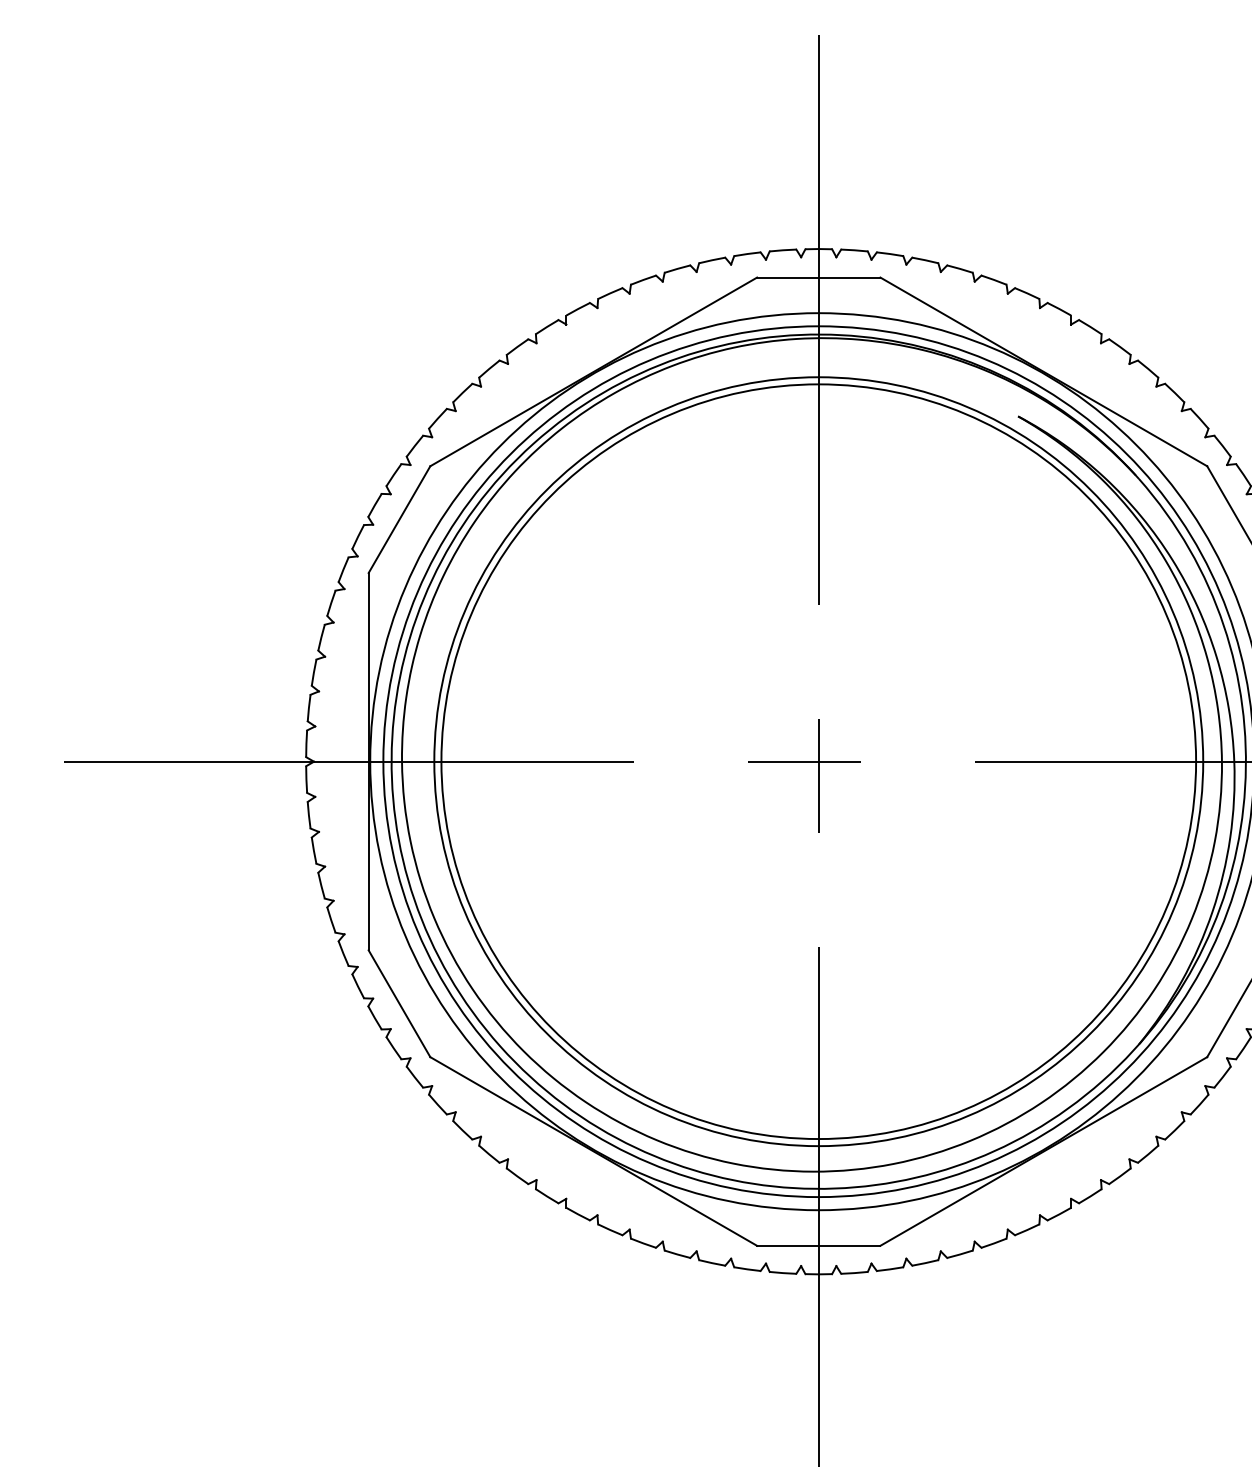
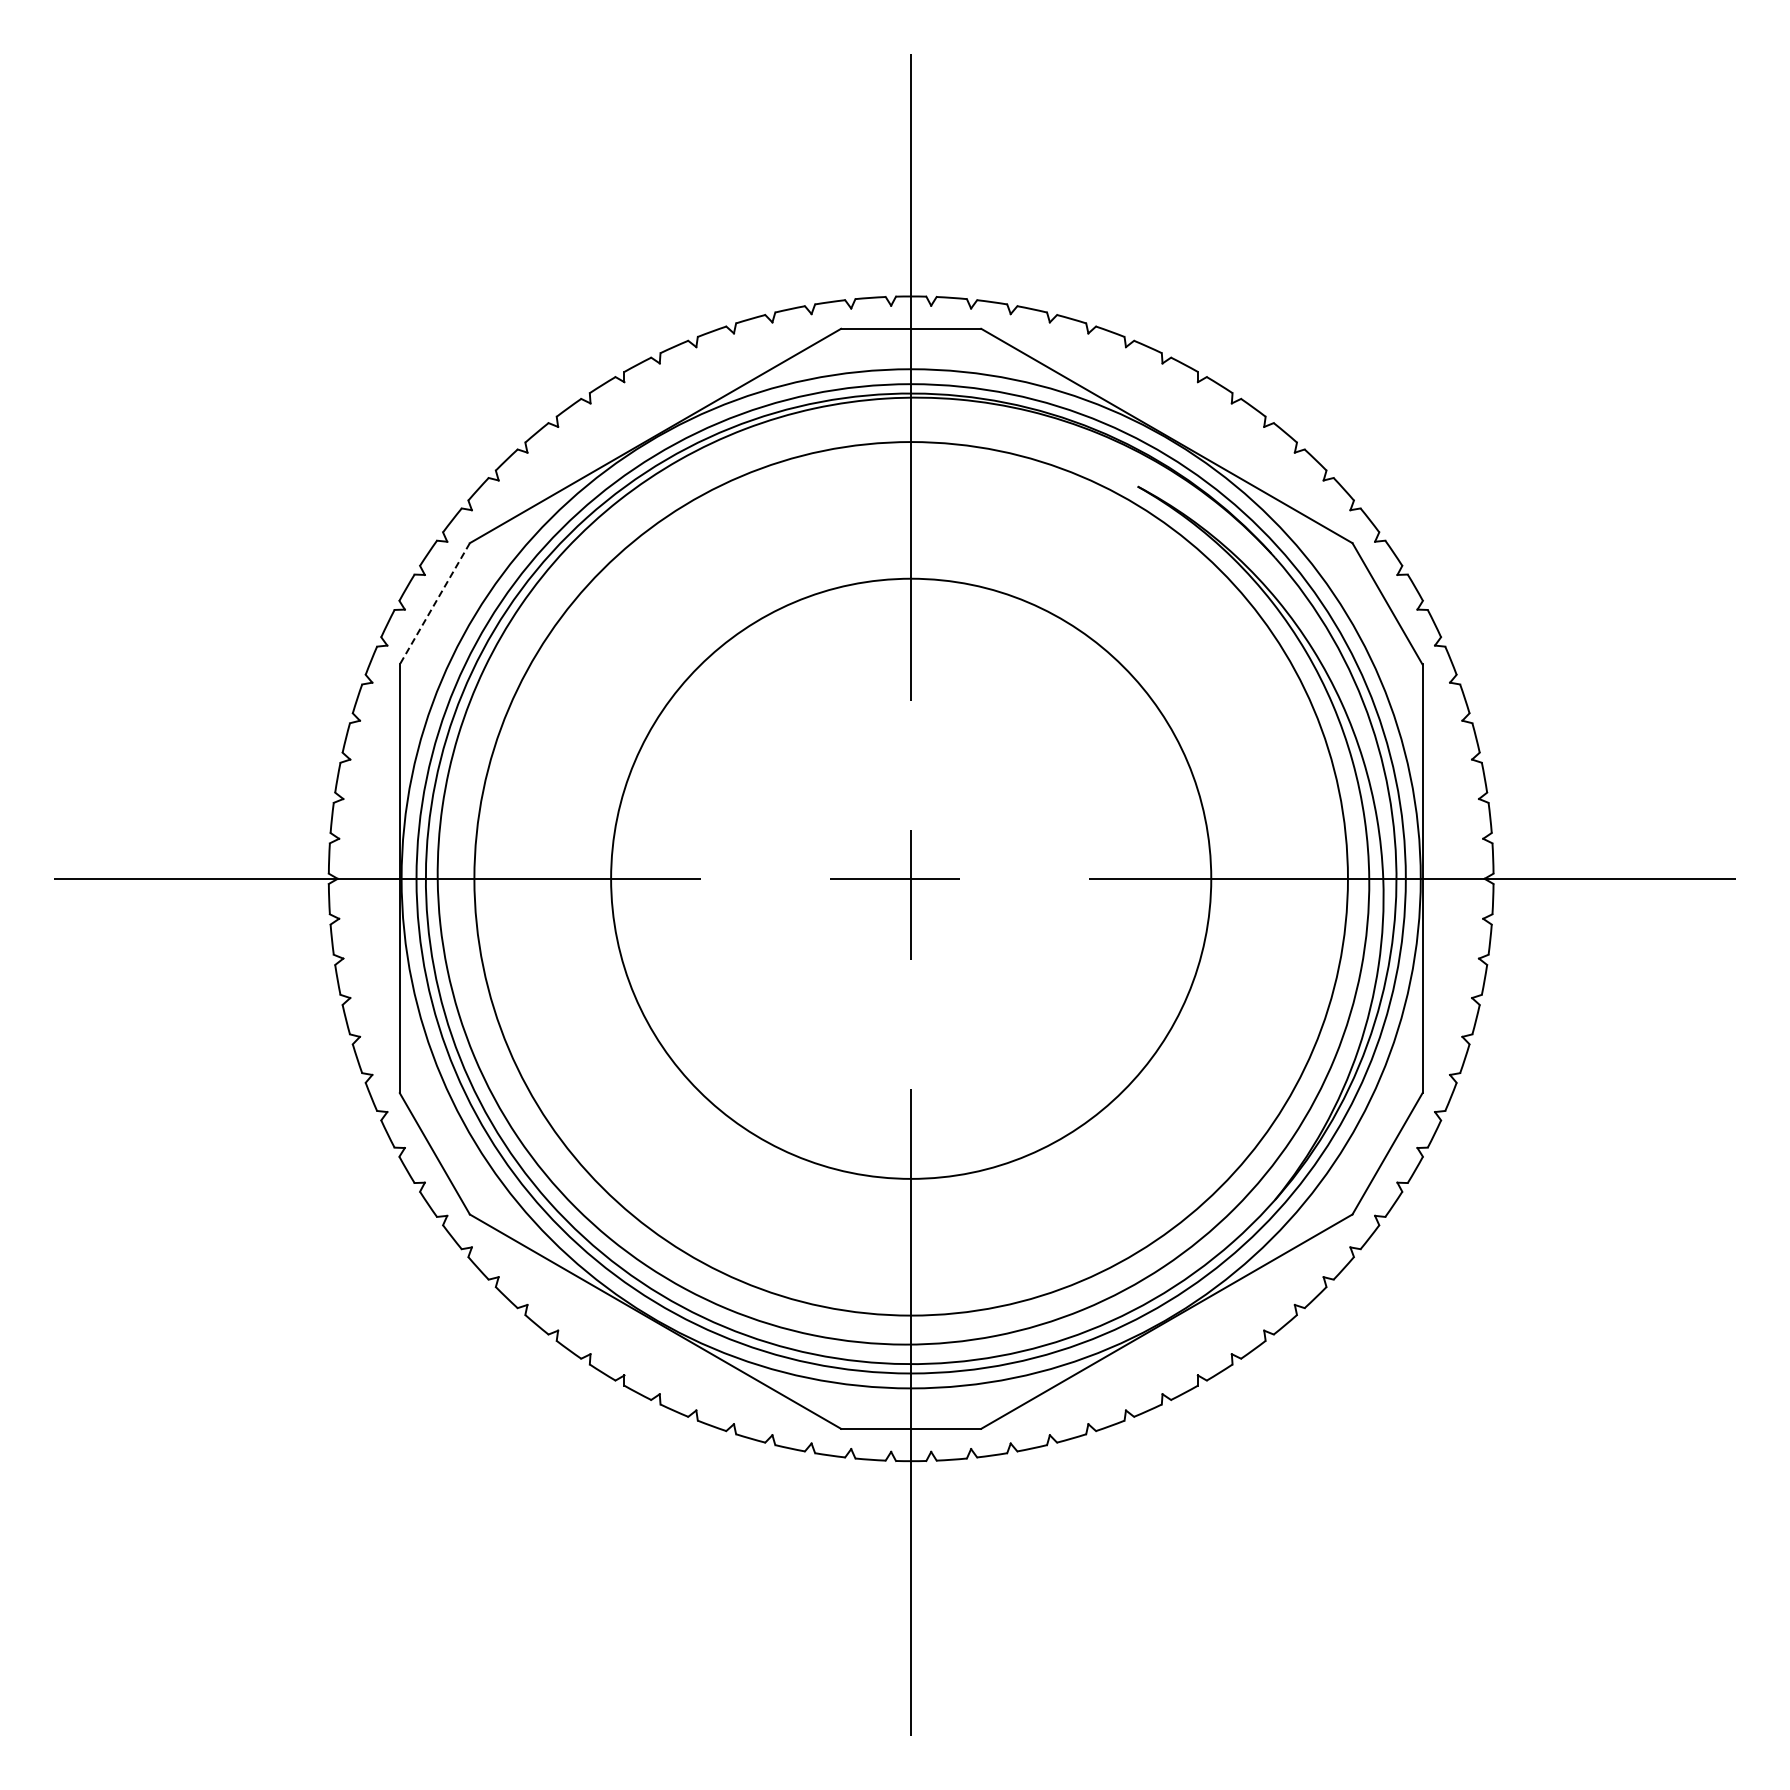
line: (399, 520) -> (434, 604), solid -> dashed
circle: (818, 761) -> (910, 878), size x0.7

